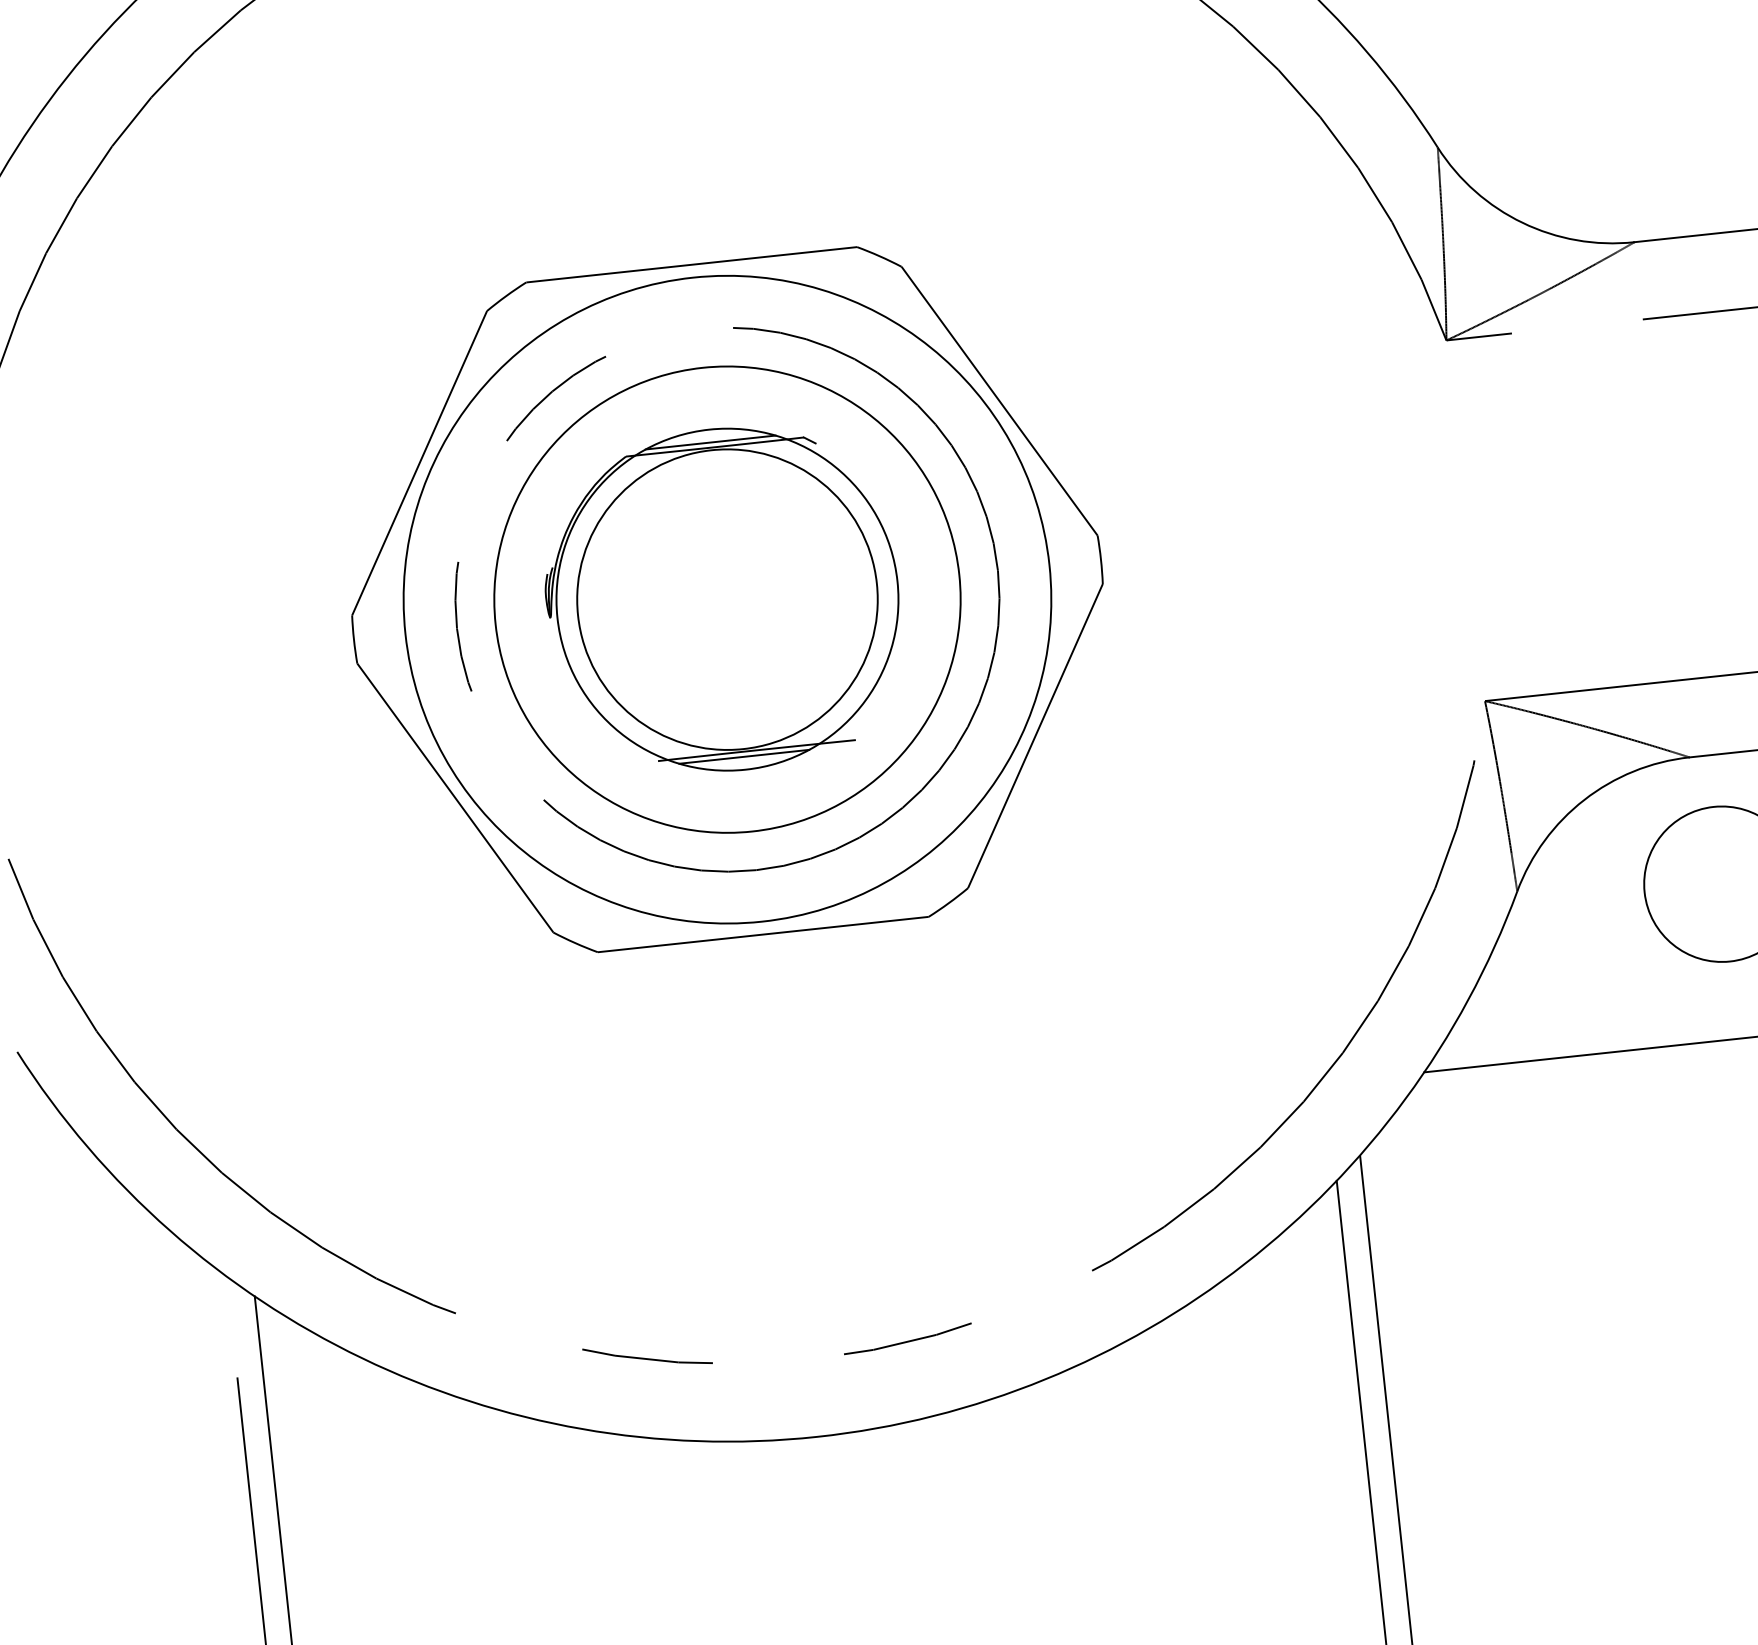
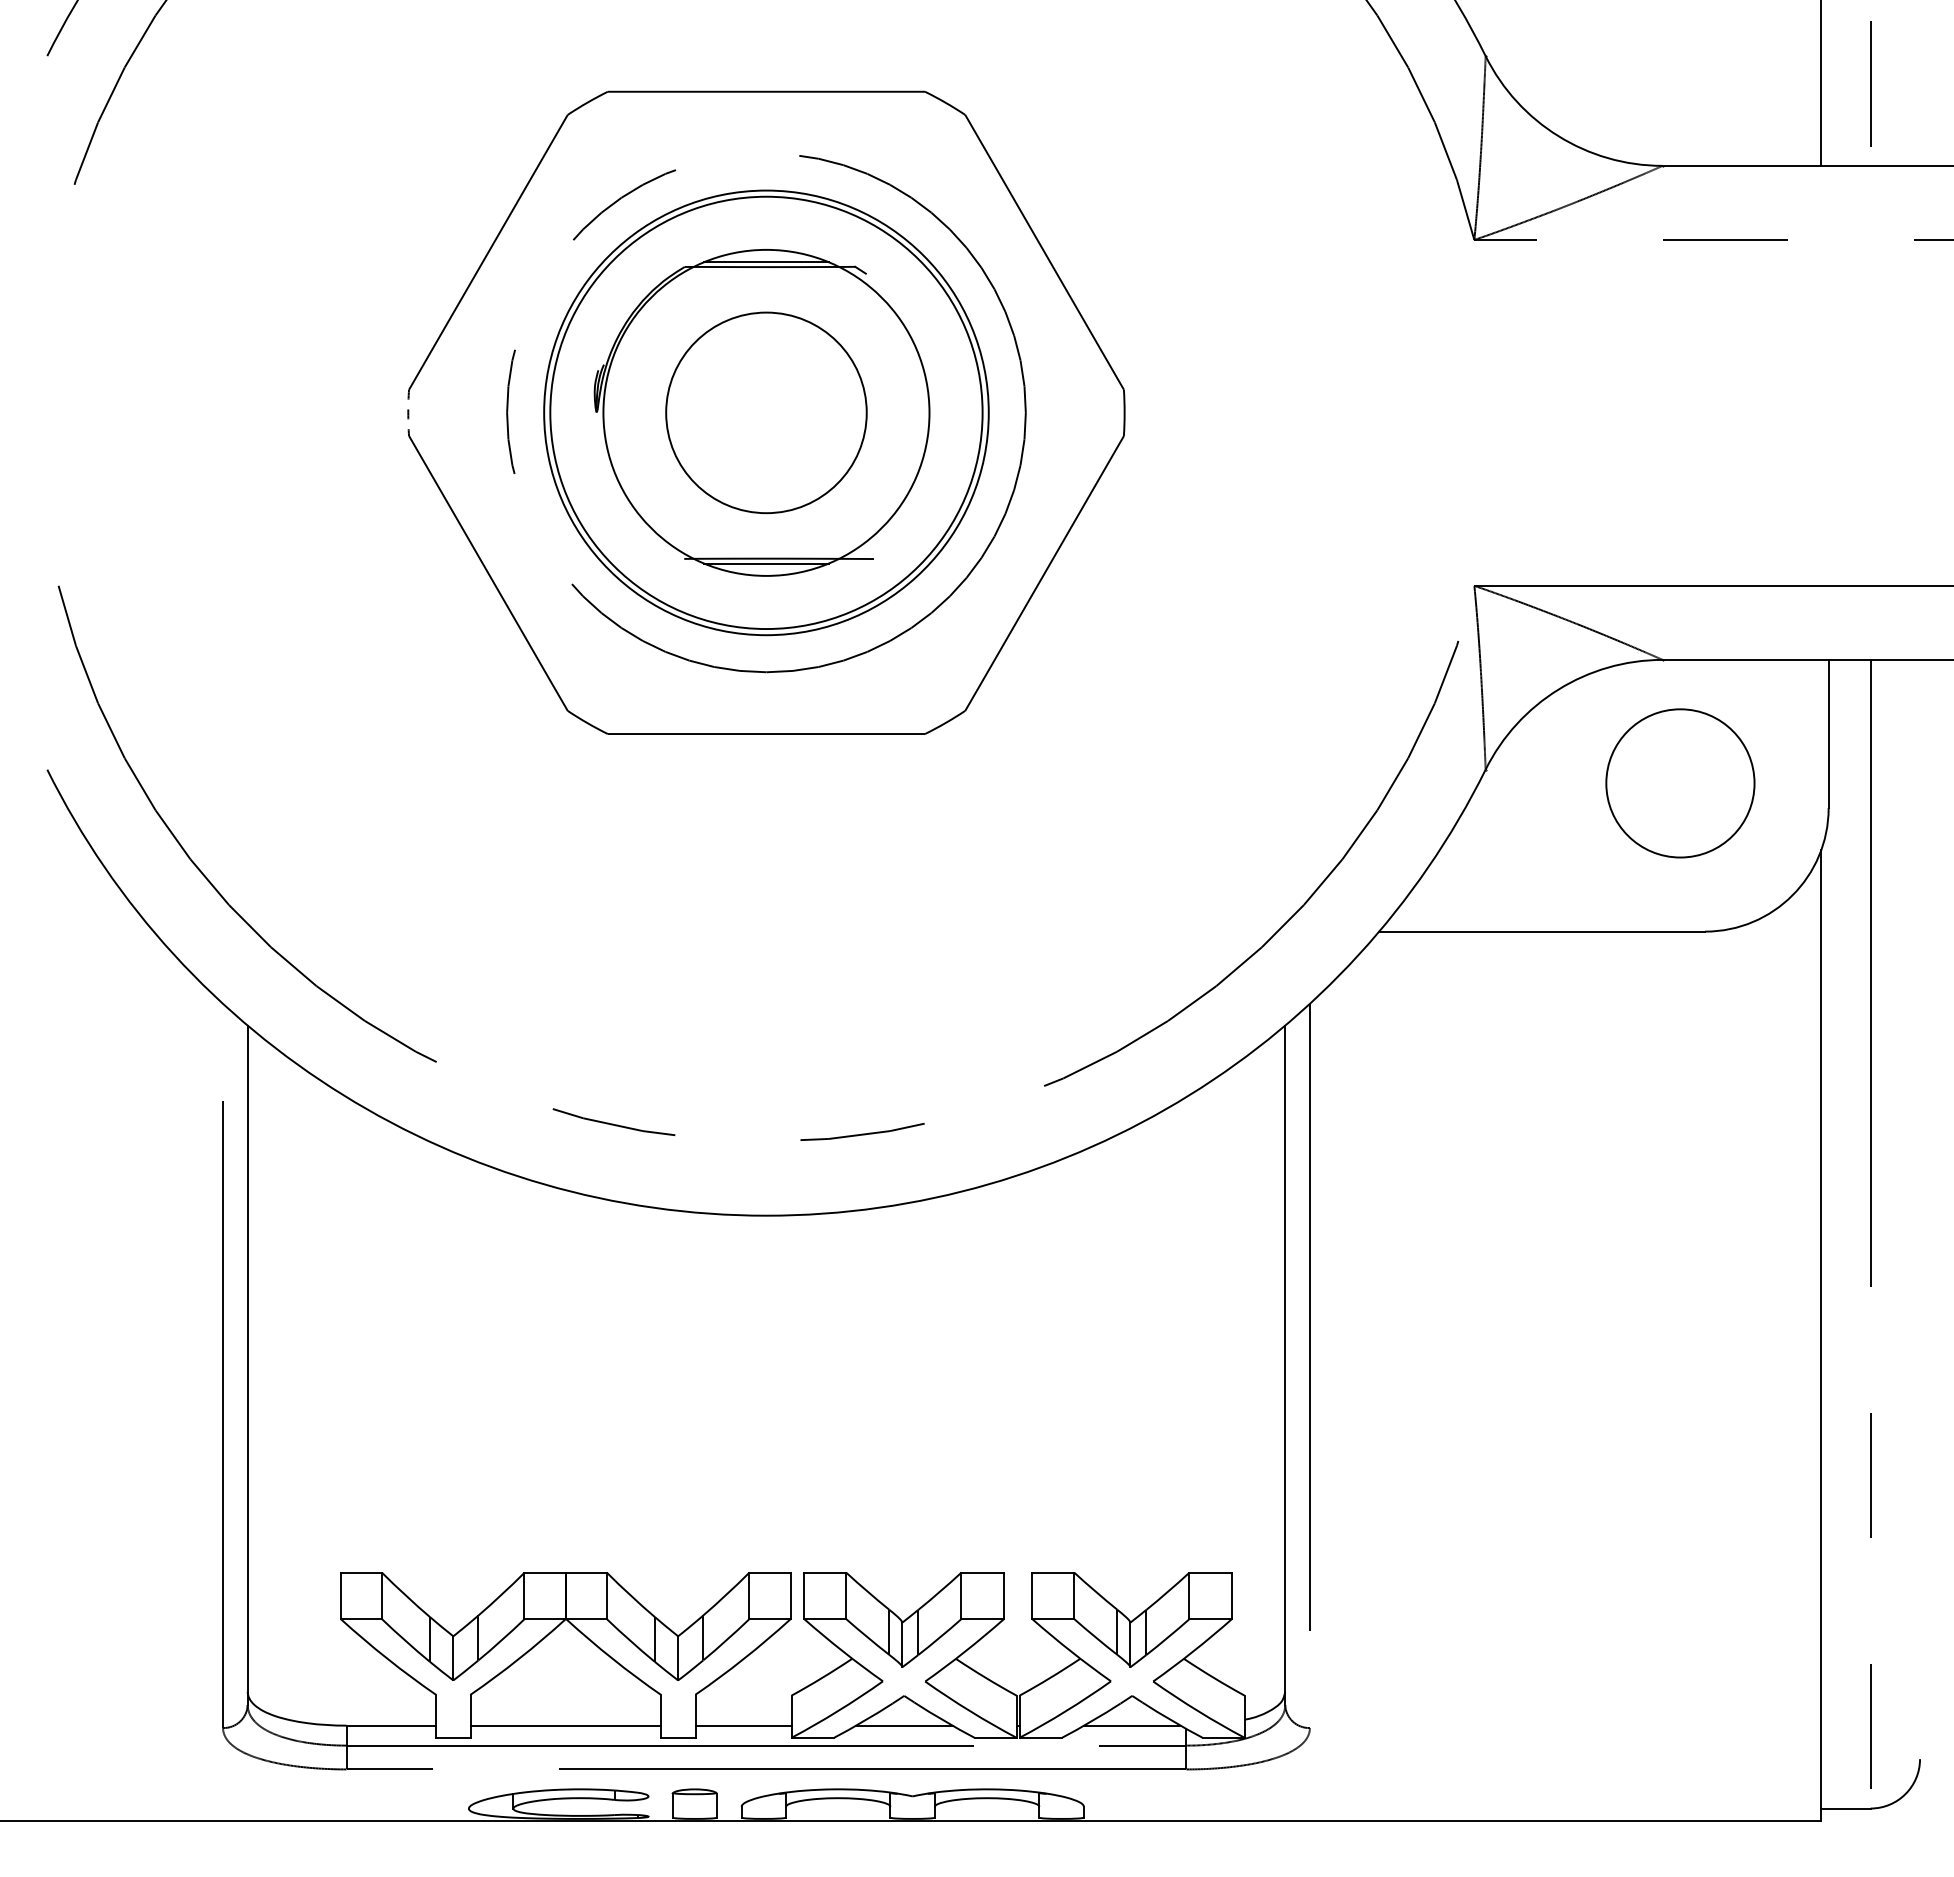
circle: (727, 599) -> (766, 412), size x0.7
circle: (727, 599) -> (766, 412), size x0.7
arc: (354, 639) -> (408, 412), solid -> dashed

